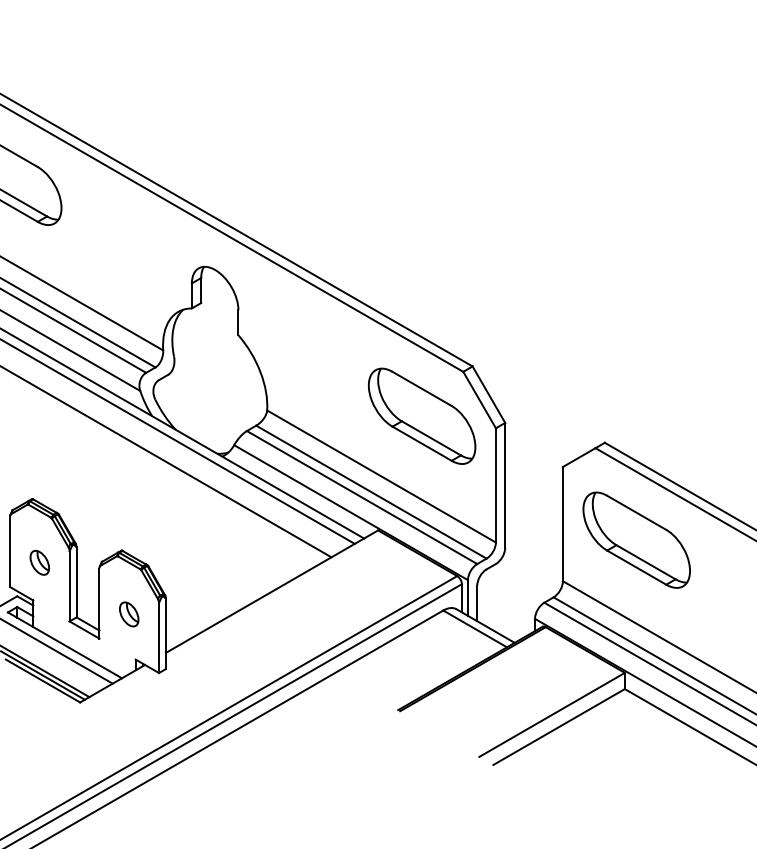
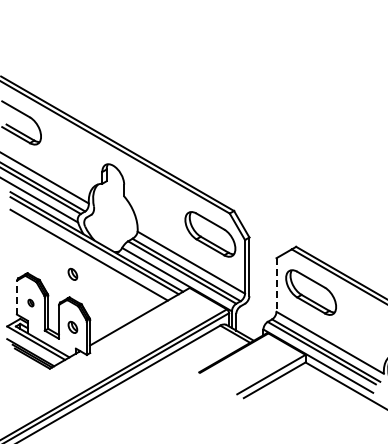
part: (128, 499) -> (72, 273), added
line: (562, 525) -> (276, 285), solid -> dashed
line: (9, 550) -> (16, 297), solid -> dashed
part: (38, 561) -> (30, 302), size x0.6

